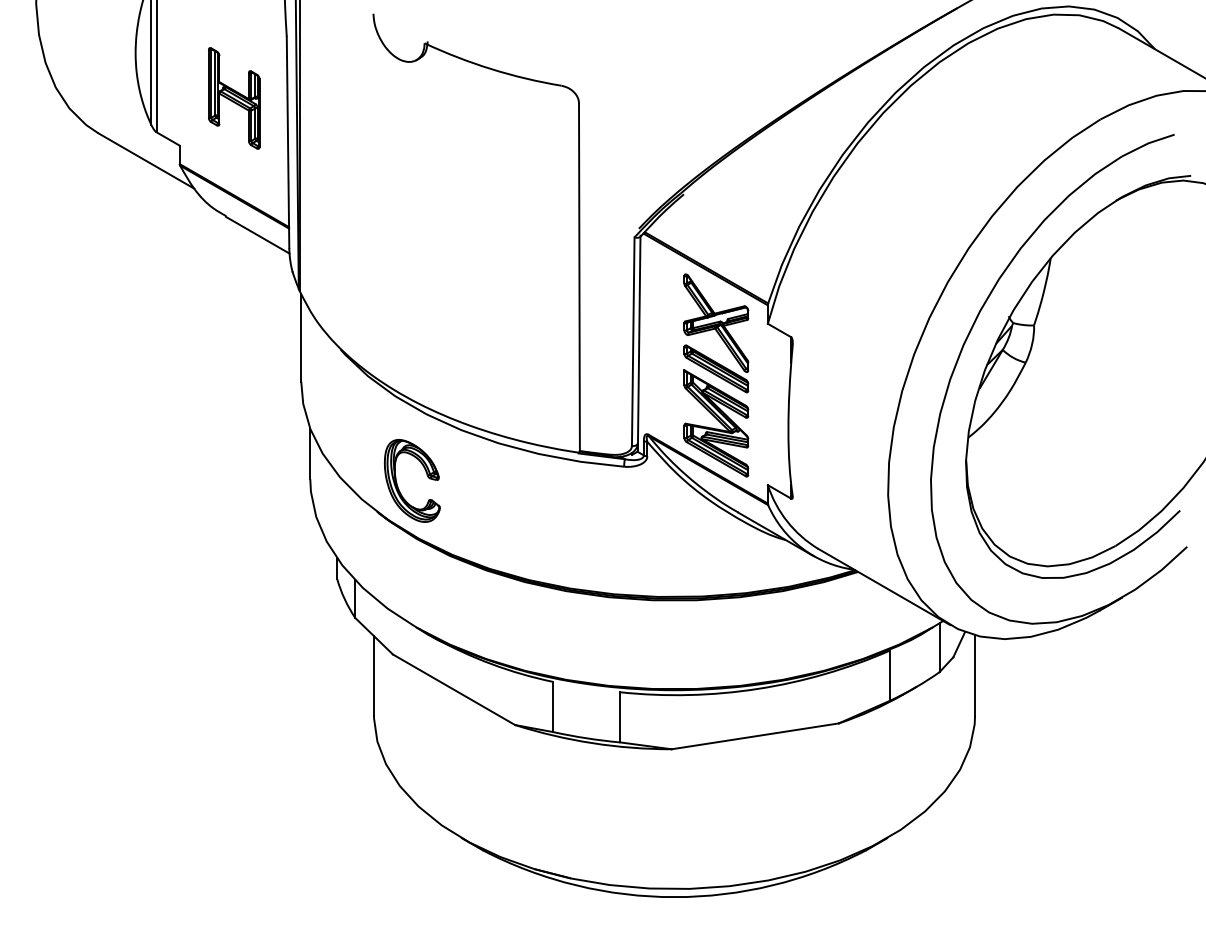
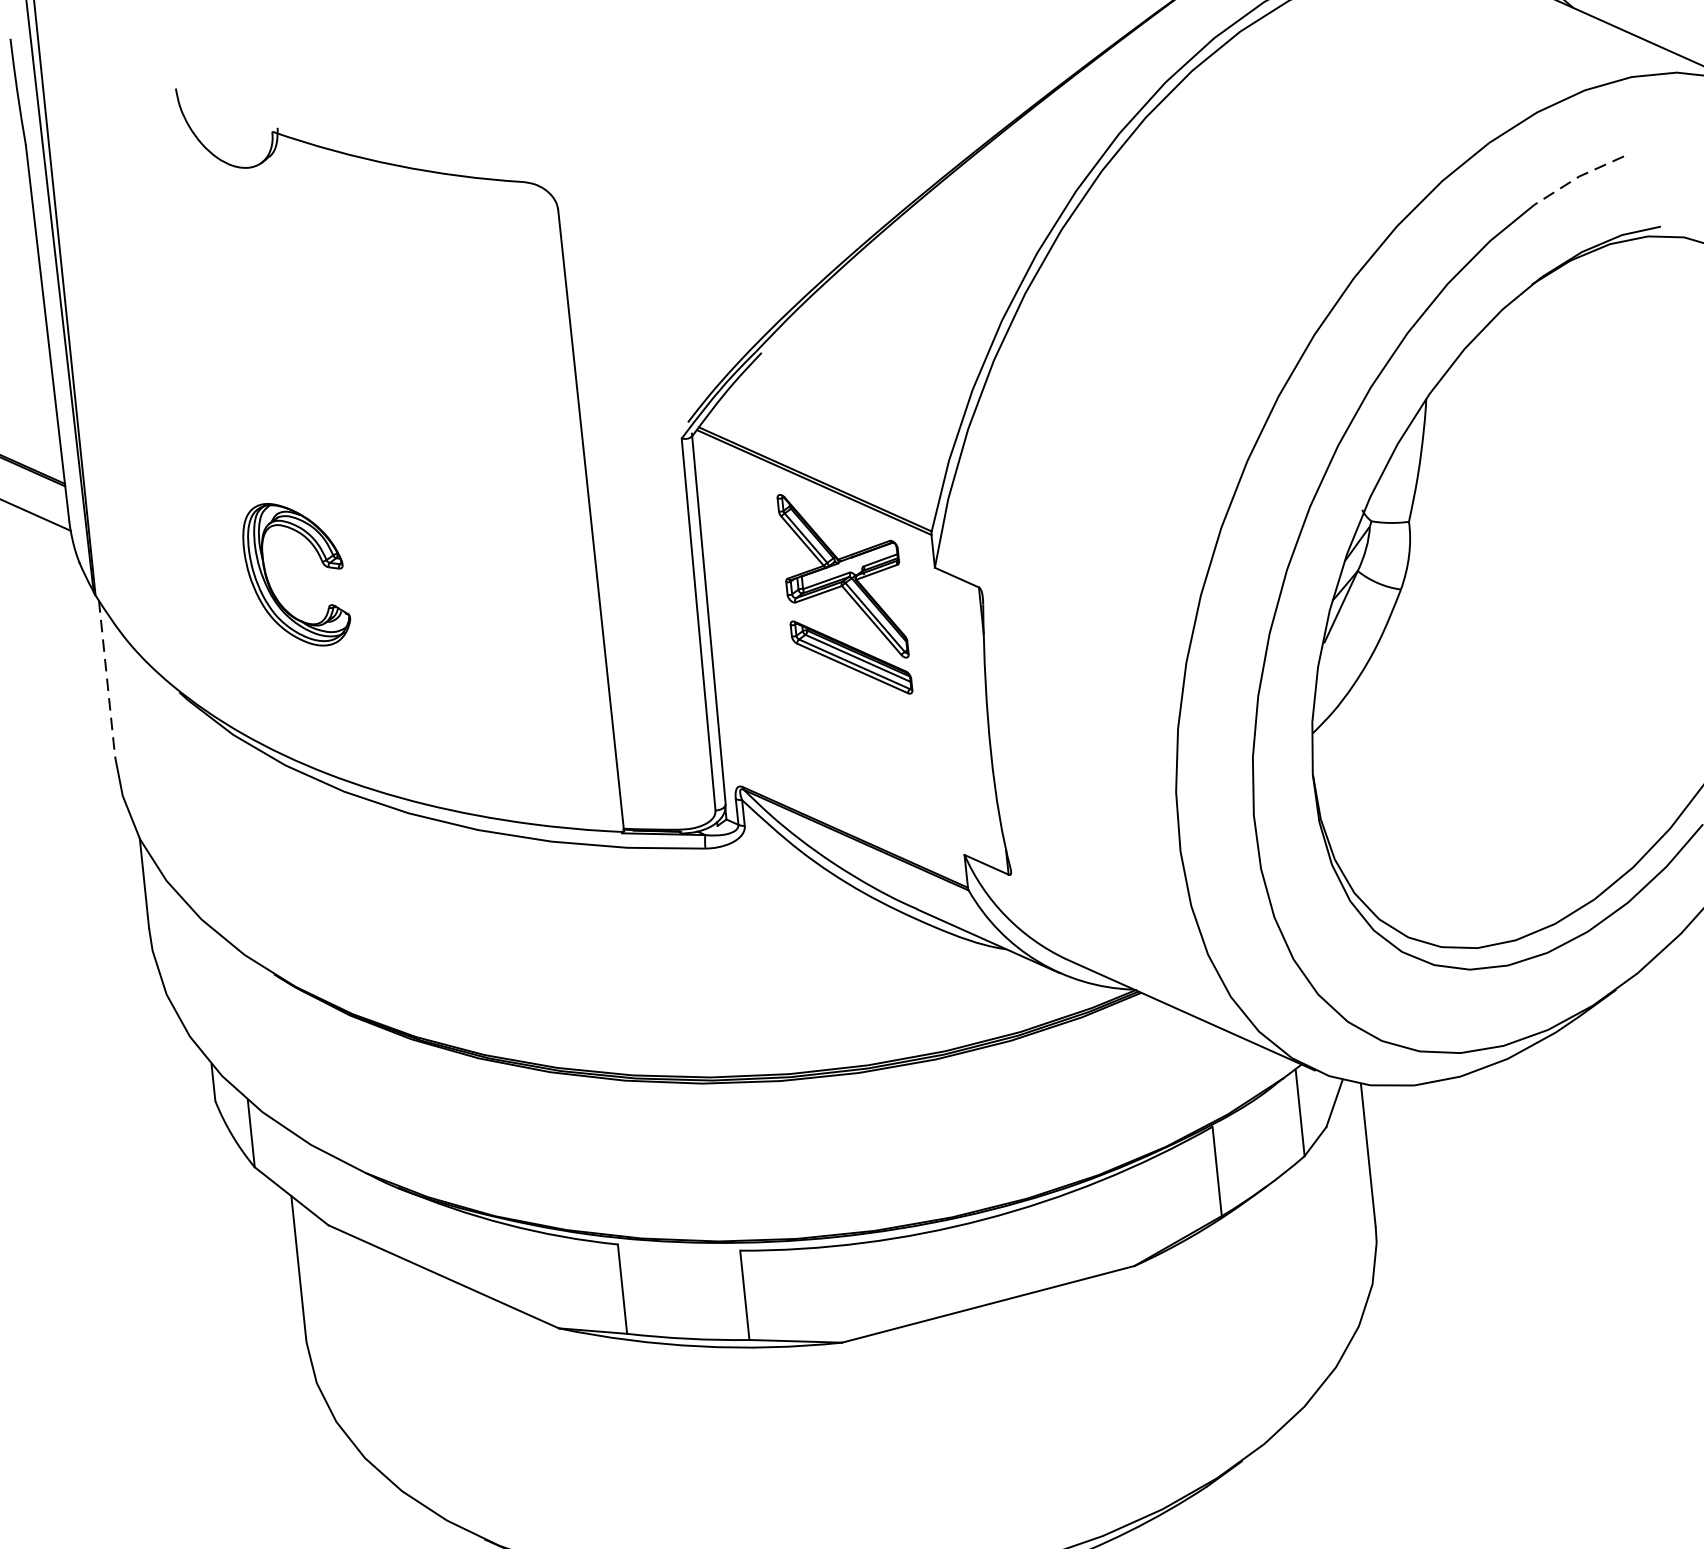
line: (1147, 143) -> (1577, 177), solid -> dashed
line: (301, 337) -> (107, 677), solid -> dashed
part: (716, 423) -> (861, 754), removed
part: (426, 475) -> (320, 562), moved

